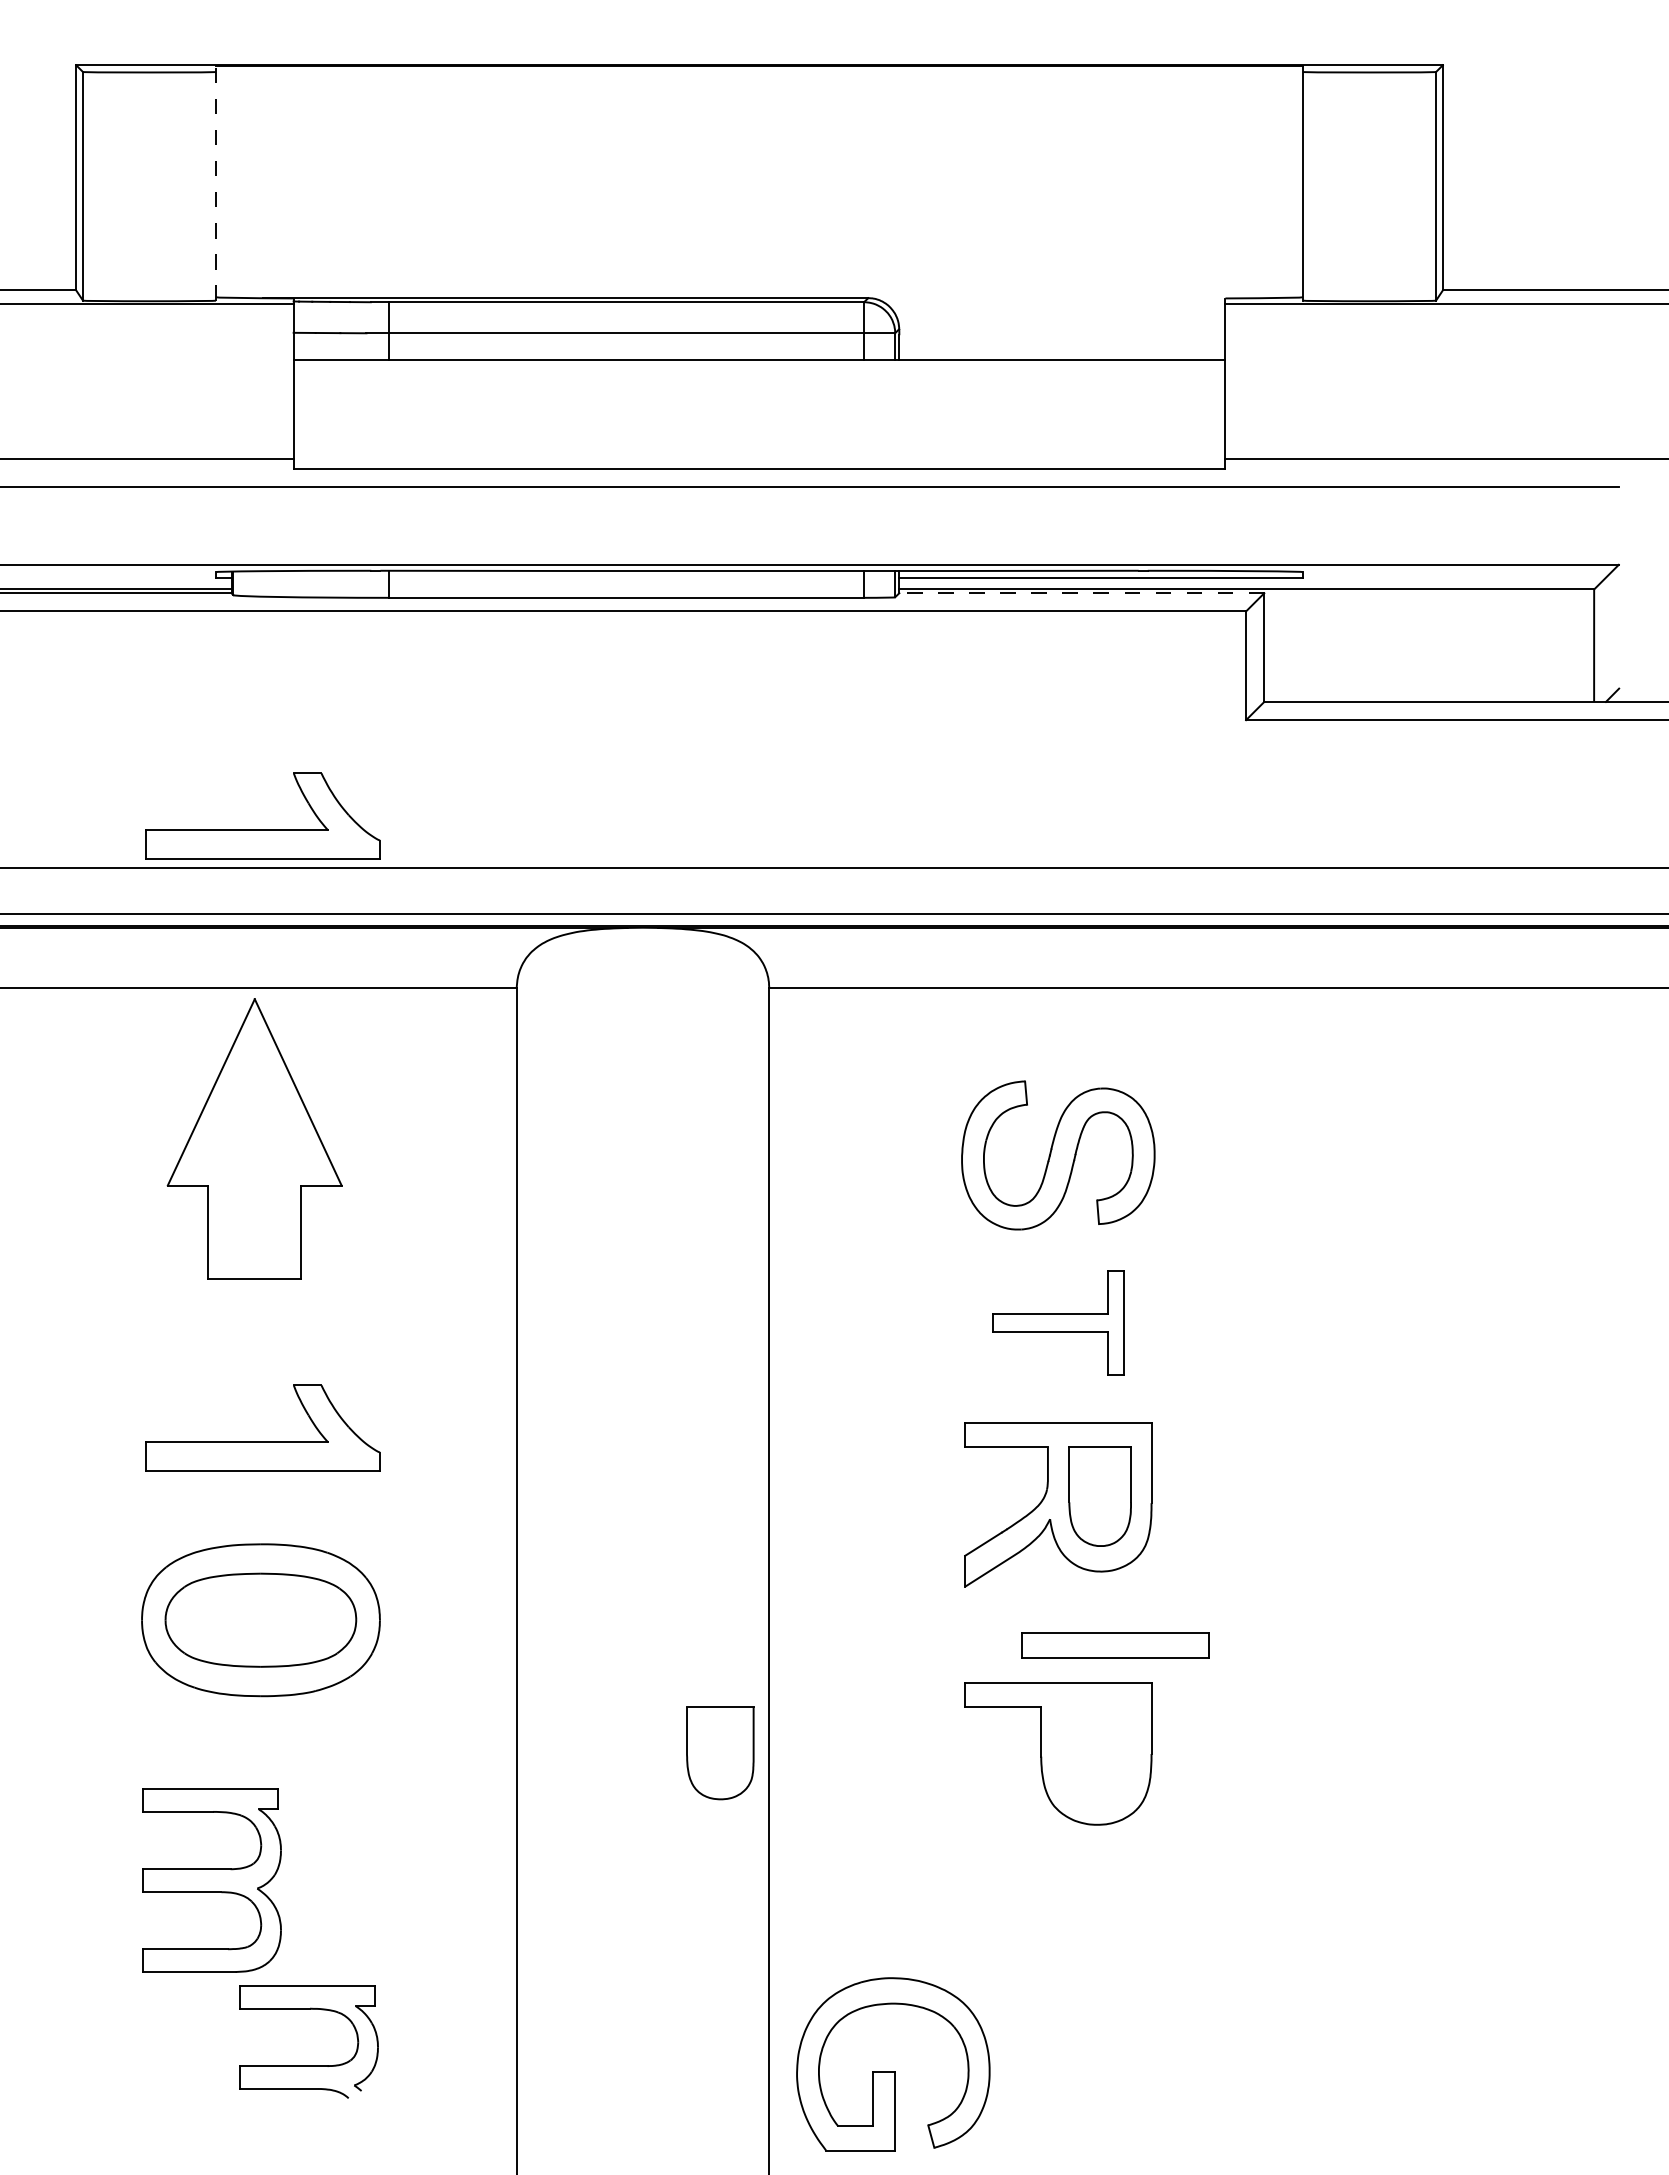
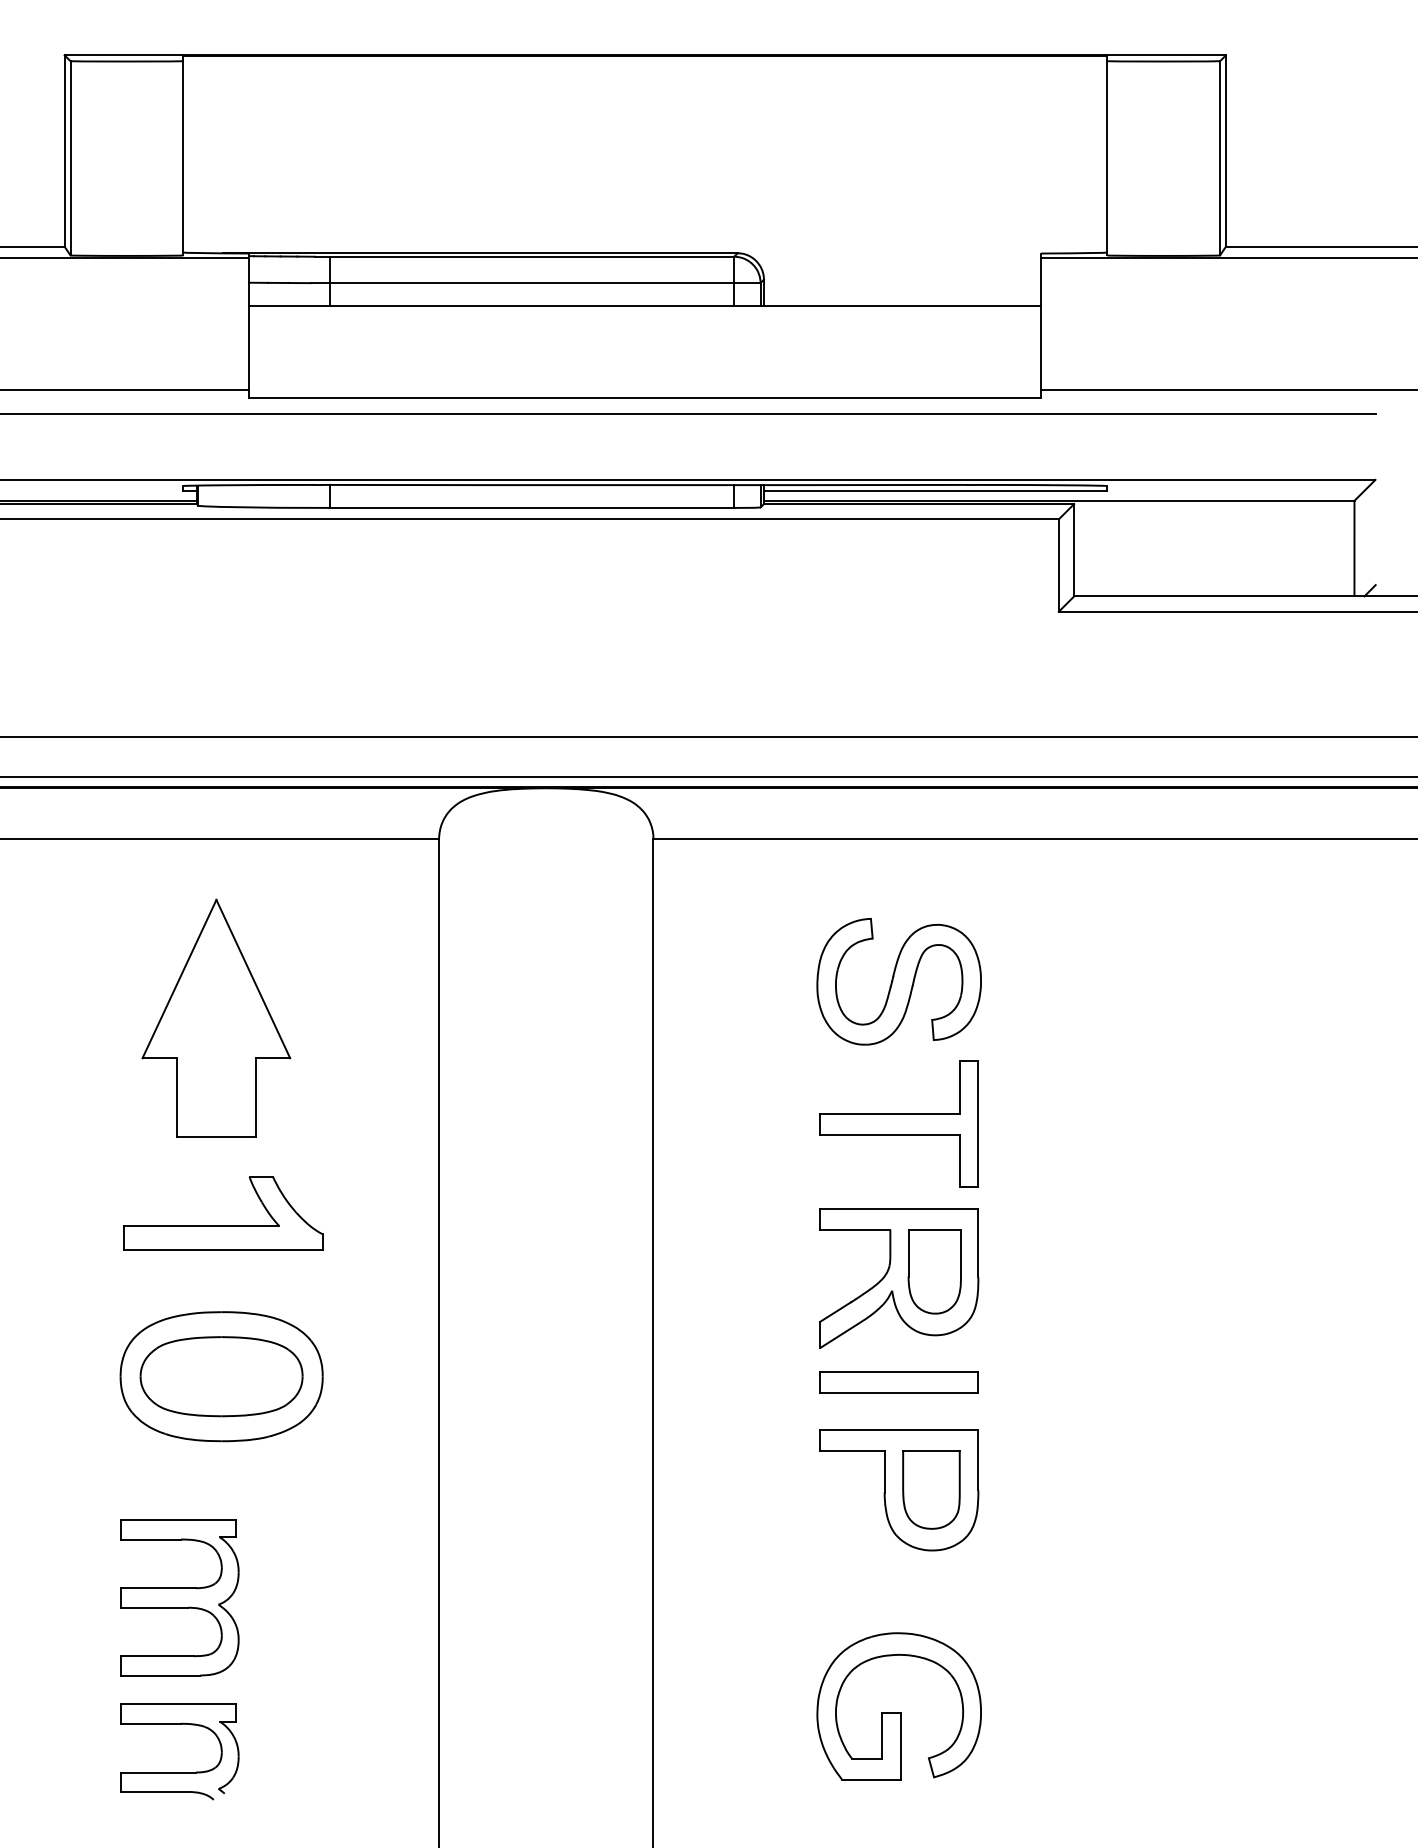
line: (215, 182) -> (183, 155), dashed -> solid
line: (1081, 593) -> (918, 504), dashed -> solid
part: (262, 829) -> (222, 704), removed
part: (254, 1138) -> (216, 1018), moved
part: (1058, 1322) -> (899, 1123), size x1.43
part: (1115, 1645) -> (899, 1381), moved
part: (720, 1753) -> (931, 1489), moved
part: (308, 2065) -> (179, 1772), moved
part: (893, 2071) -> (899, 1712), moved

